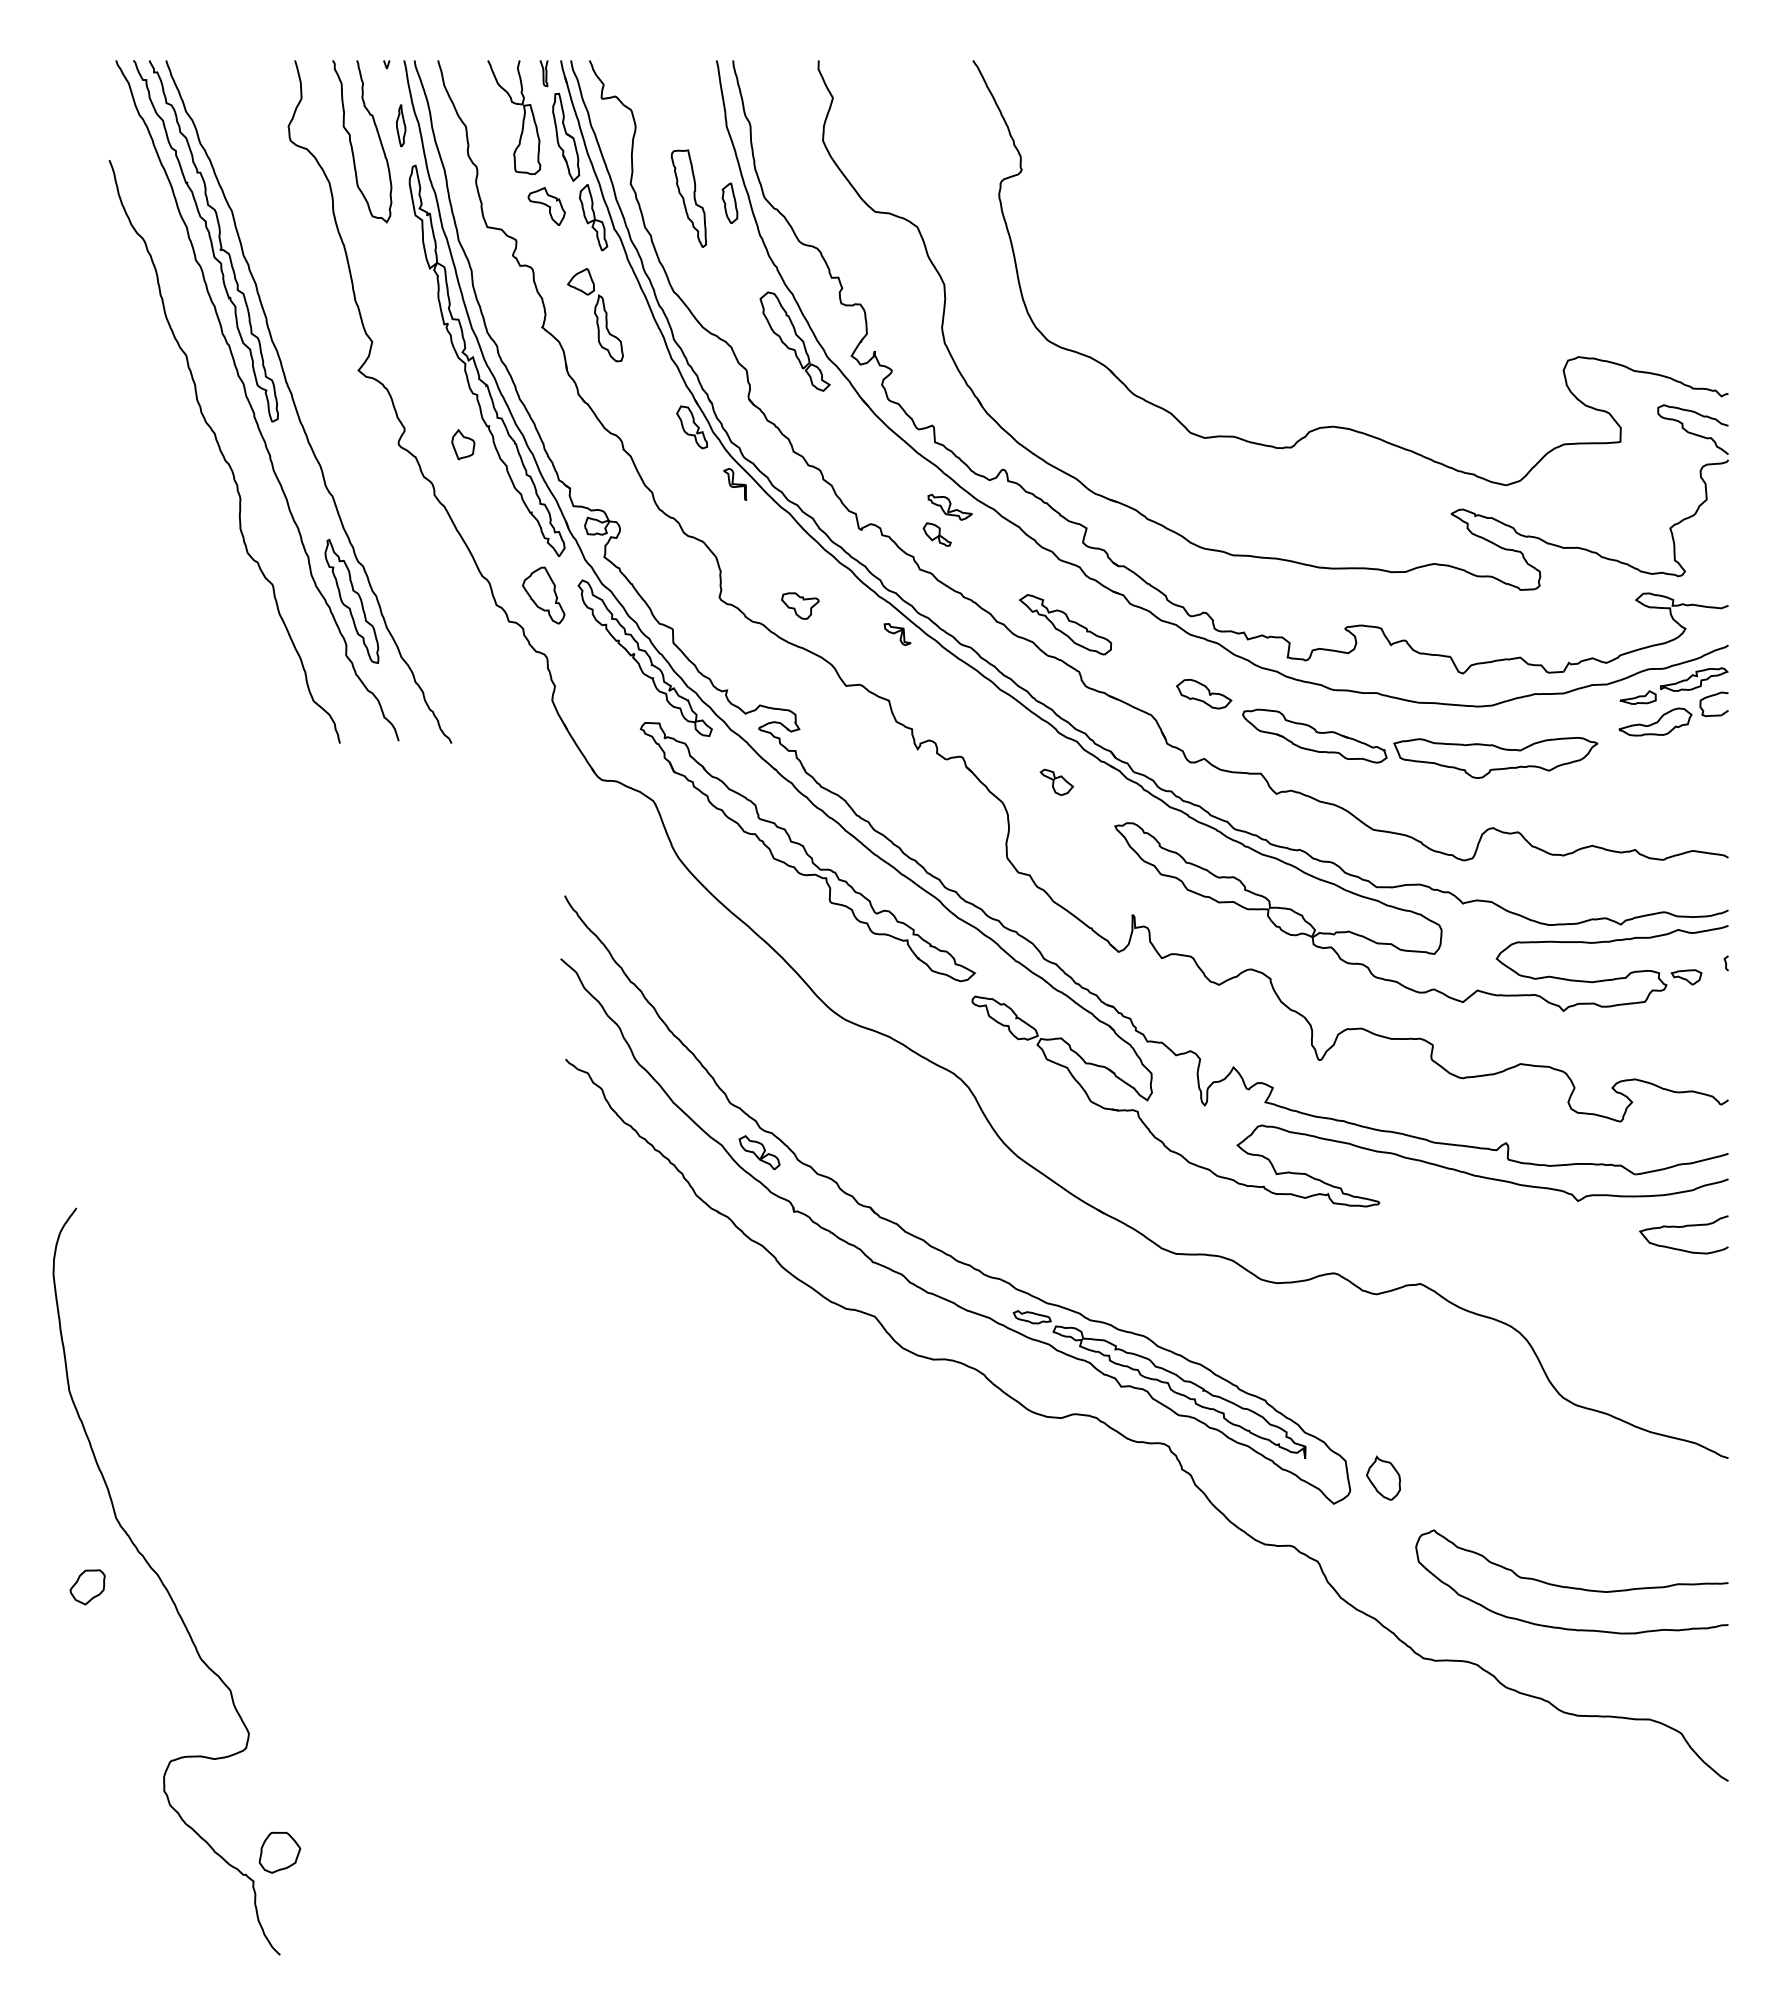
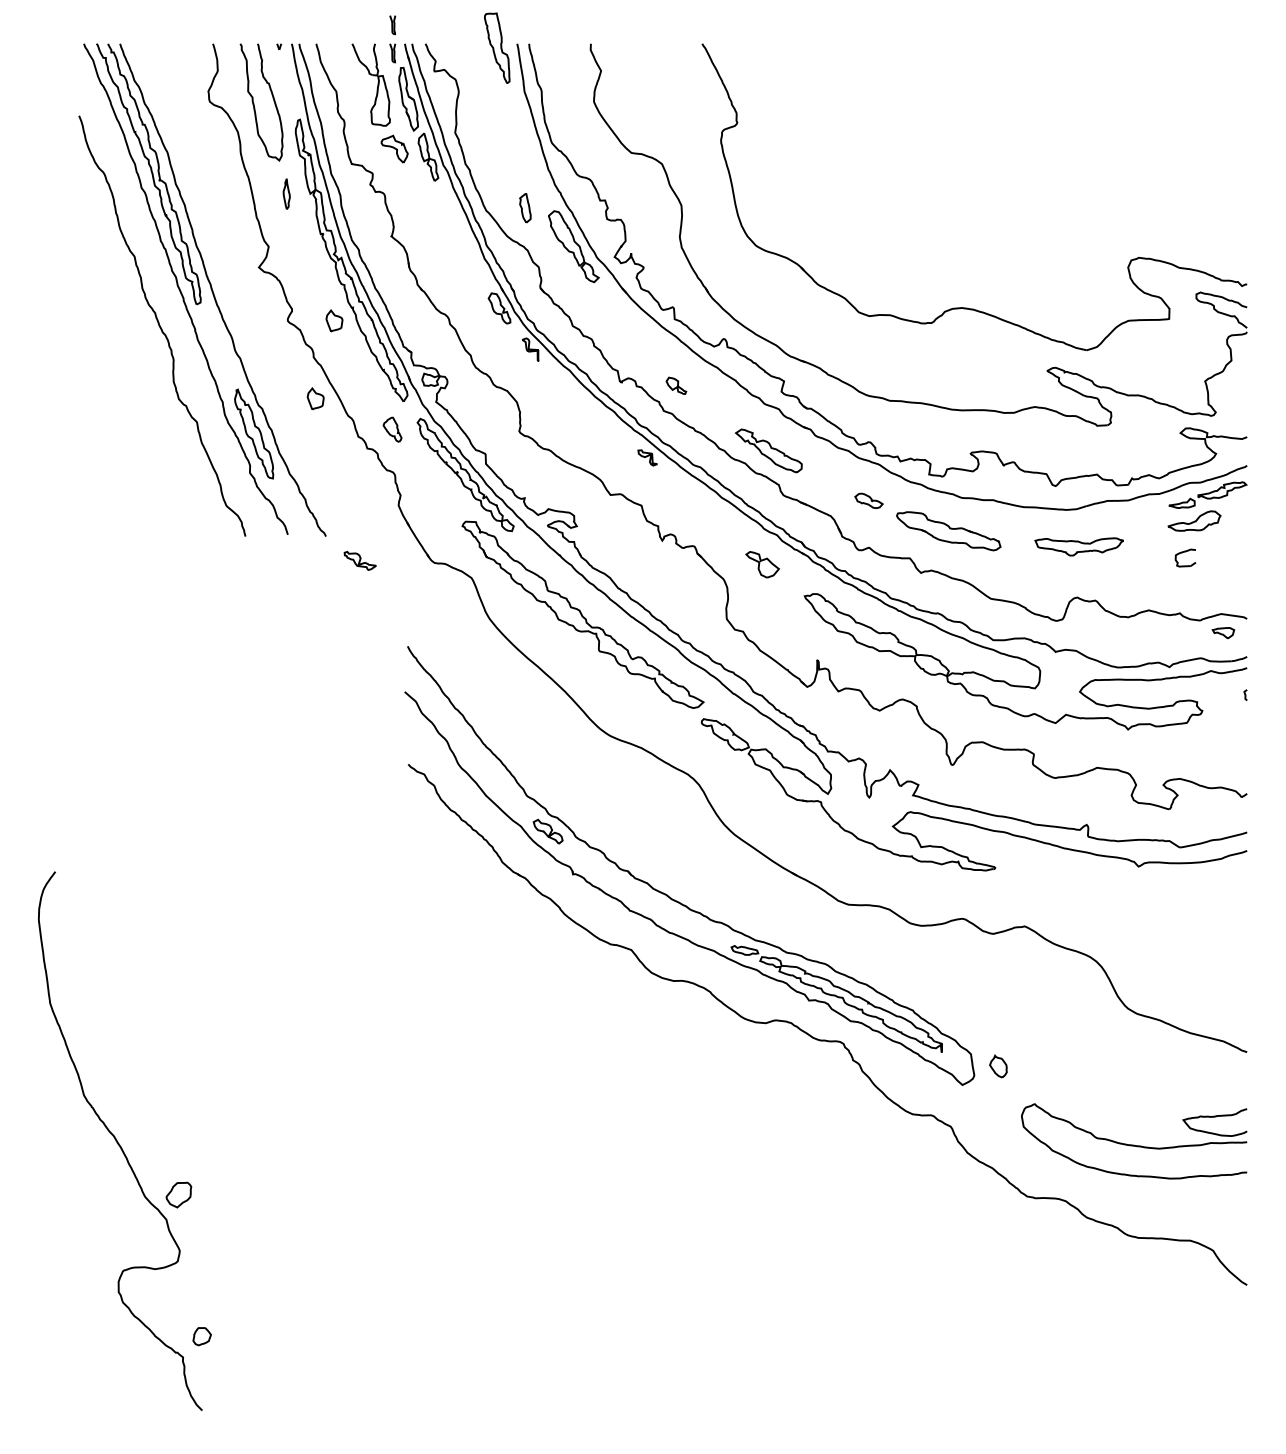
part: (543, 34) -> (392, 25), added
part: (401, 125) -> (286, 193), moved
part: (688, 198) -> (496, 48), moved
part: (729, 202) -> (525, 207), moved
part: (595, 315) -> (429, 227), removed
part: (949, 506) -> (359, 560), moved
part: (437, 552) -> (315, 398), added
part: (543, 595) -> (392, 429), size x0.6
part: (800, 605) -> (577, 436), removed
part: (1204, 693) -> (869, 500), size x0.7
part: (1710, 697) -> (1182, 553), moved
part: (1495, 757) -> (1079, 546), size x0.6
part: (1056, 781) -> (762, 563), size x1.4
part: (1686, 977) -> (1223, 633), moved
part: (1683, 1227) -> (1214, 1117), moved
part: (1383, 1477) -> (998, 1066), size x0.7
part: (87, 1587) -> (178, 1195), moved
part: (279, 1852) -> (201, 1336), size x0.6

